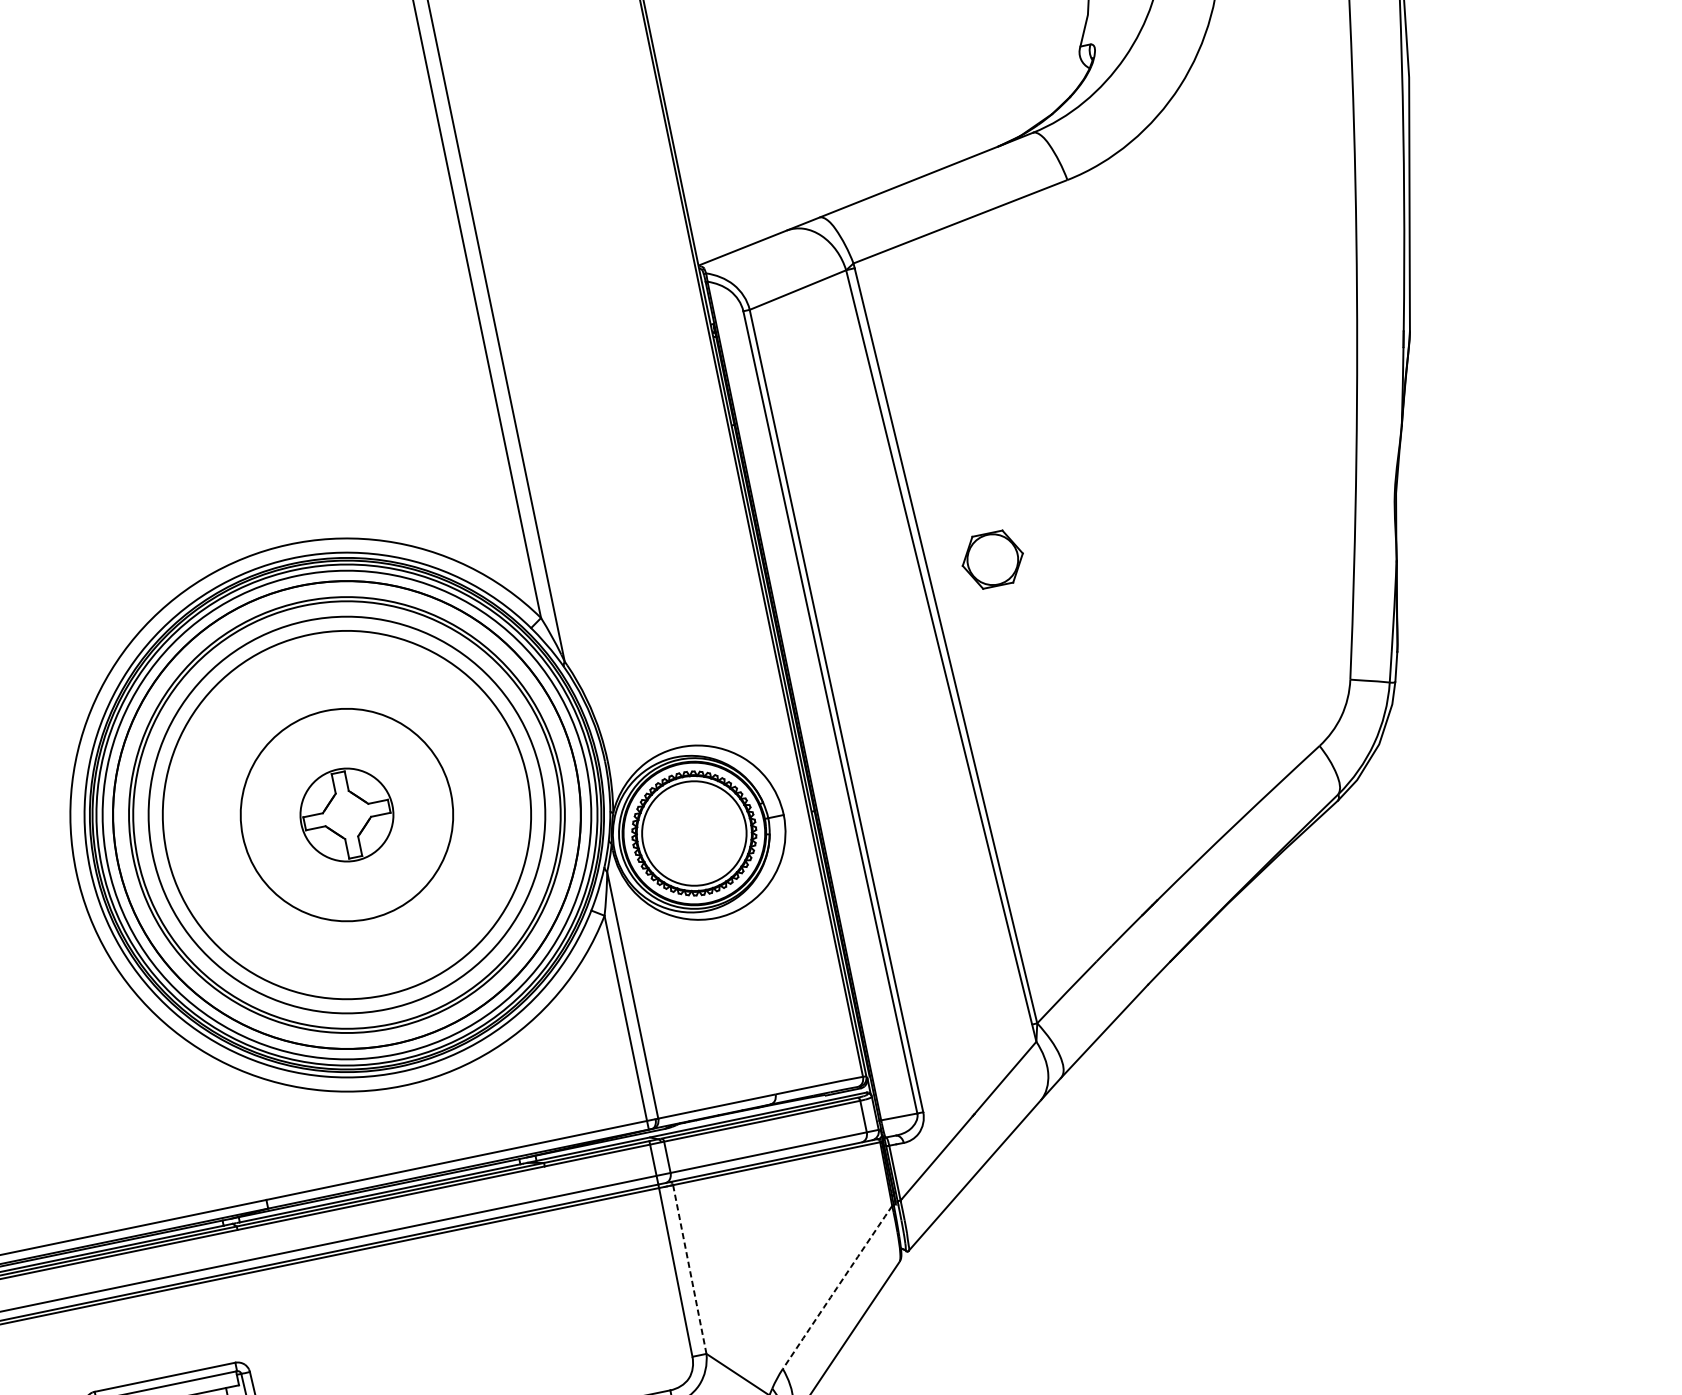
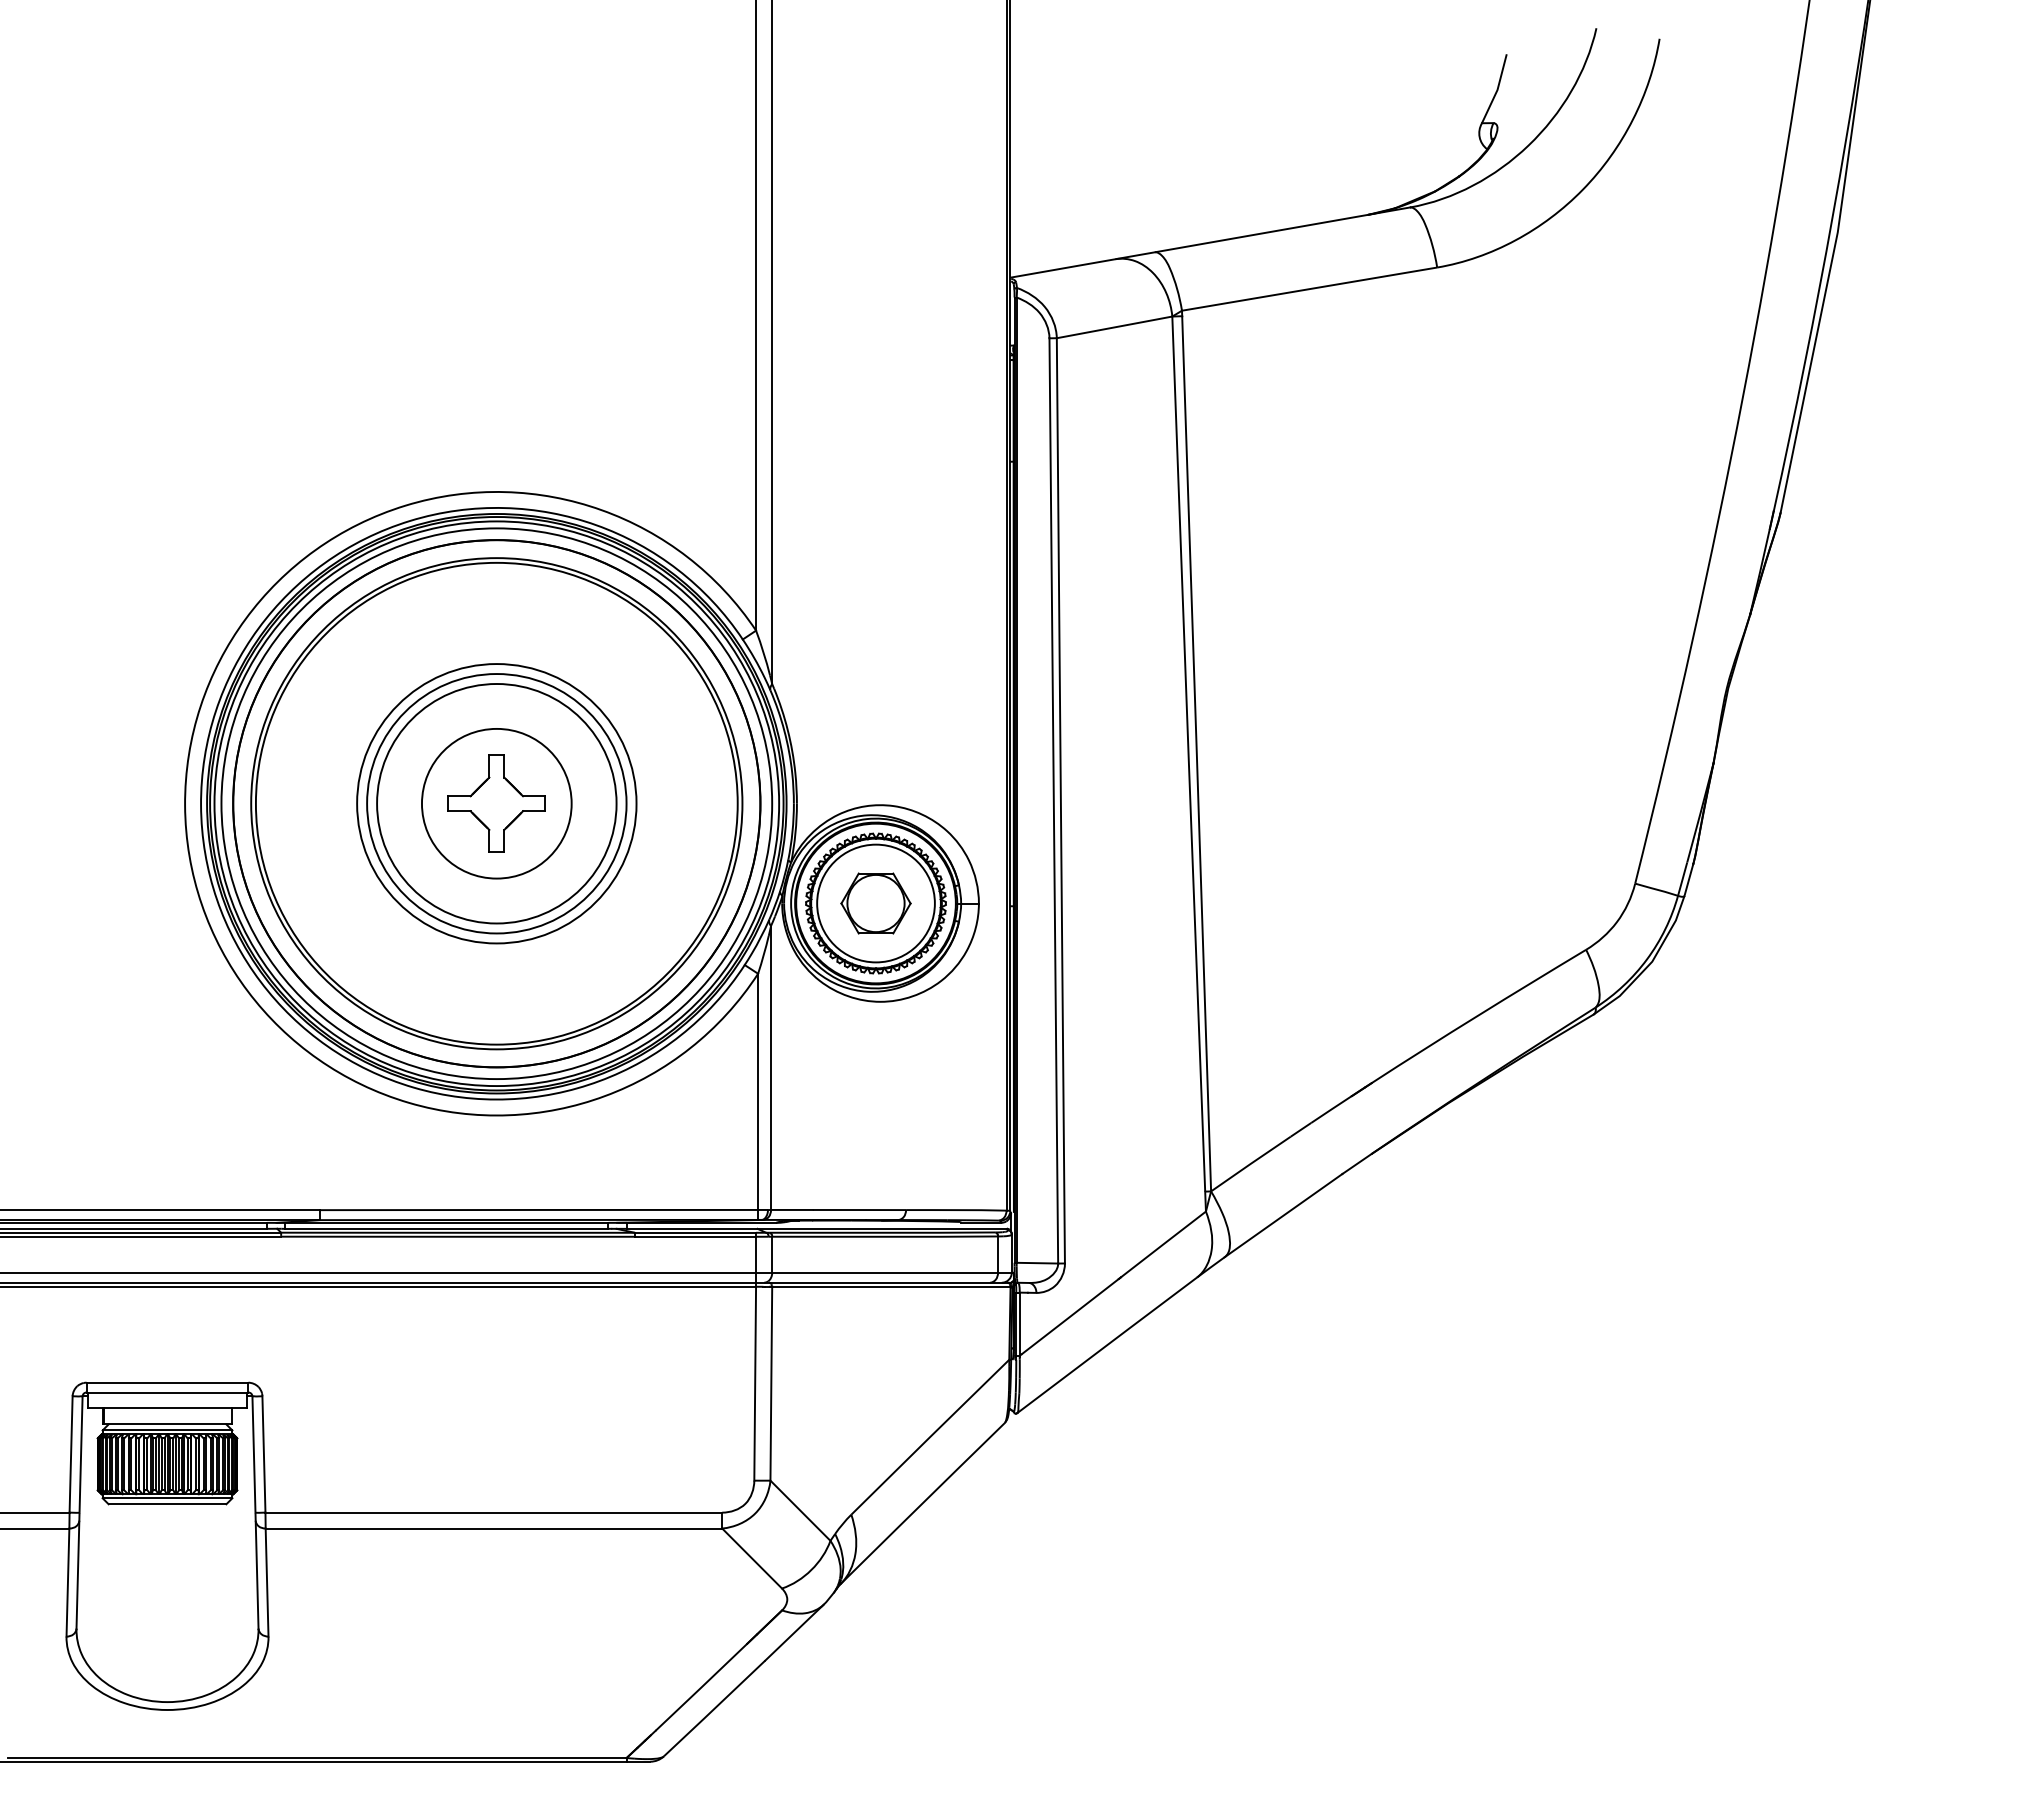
part: (992, 559) -> (875, 903), moved
circle: (346, 814) -> (496, 803), size x0.62
circle: (346, 814) -> (496, 803), size x0.62
circle: (346, 814) -> (496, 803), size x1.43
line: (689, 1269) -> (771, 1383), dashed -> solid
arc: (837, 1287) -> (930, 1437), dashed -> solid

